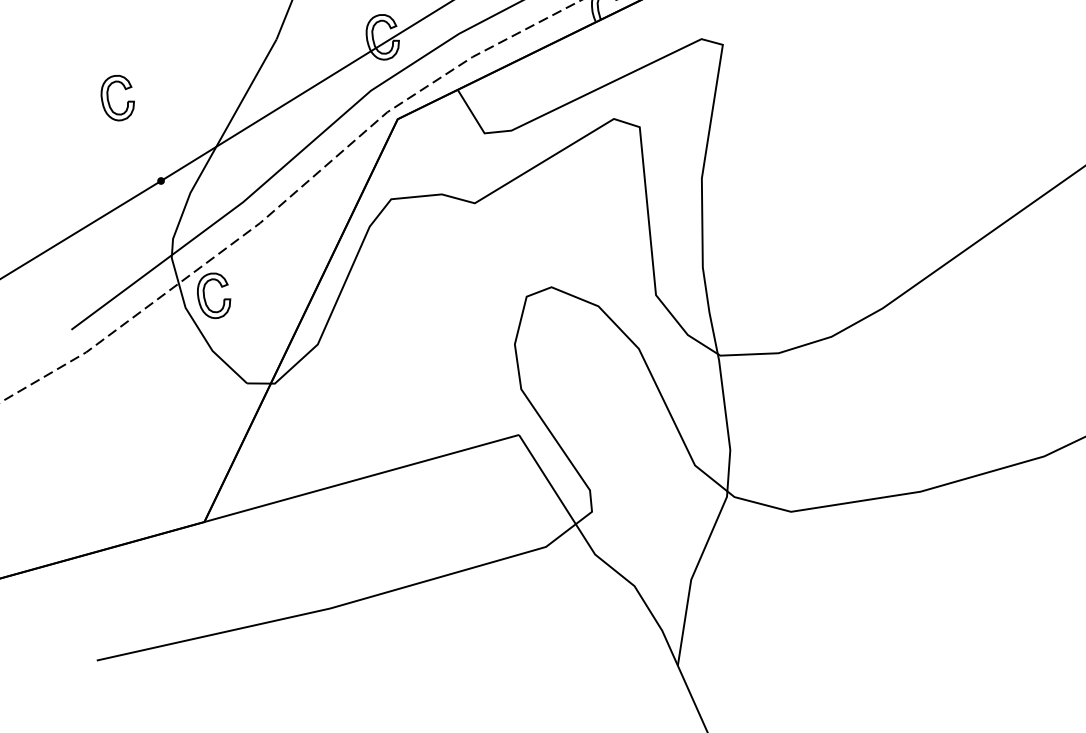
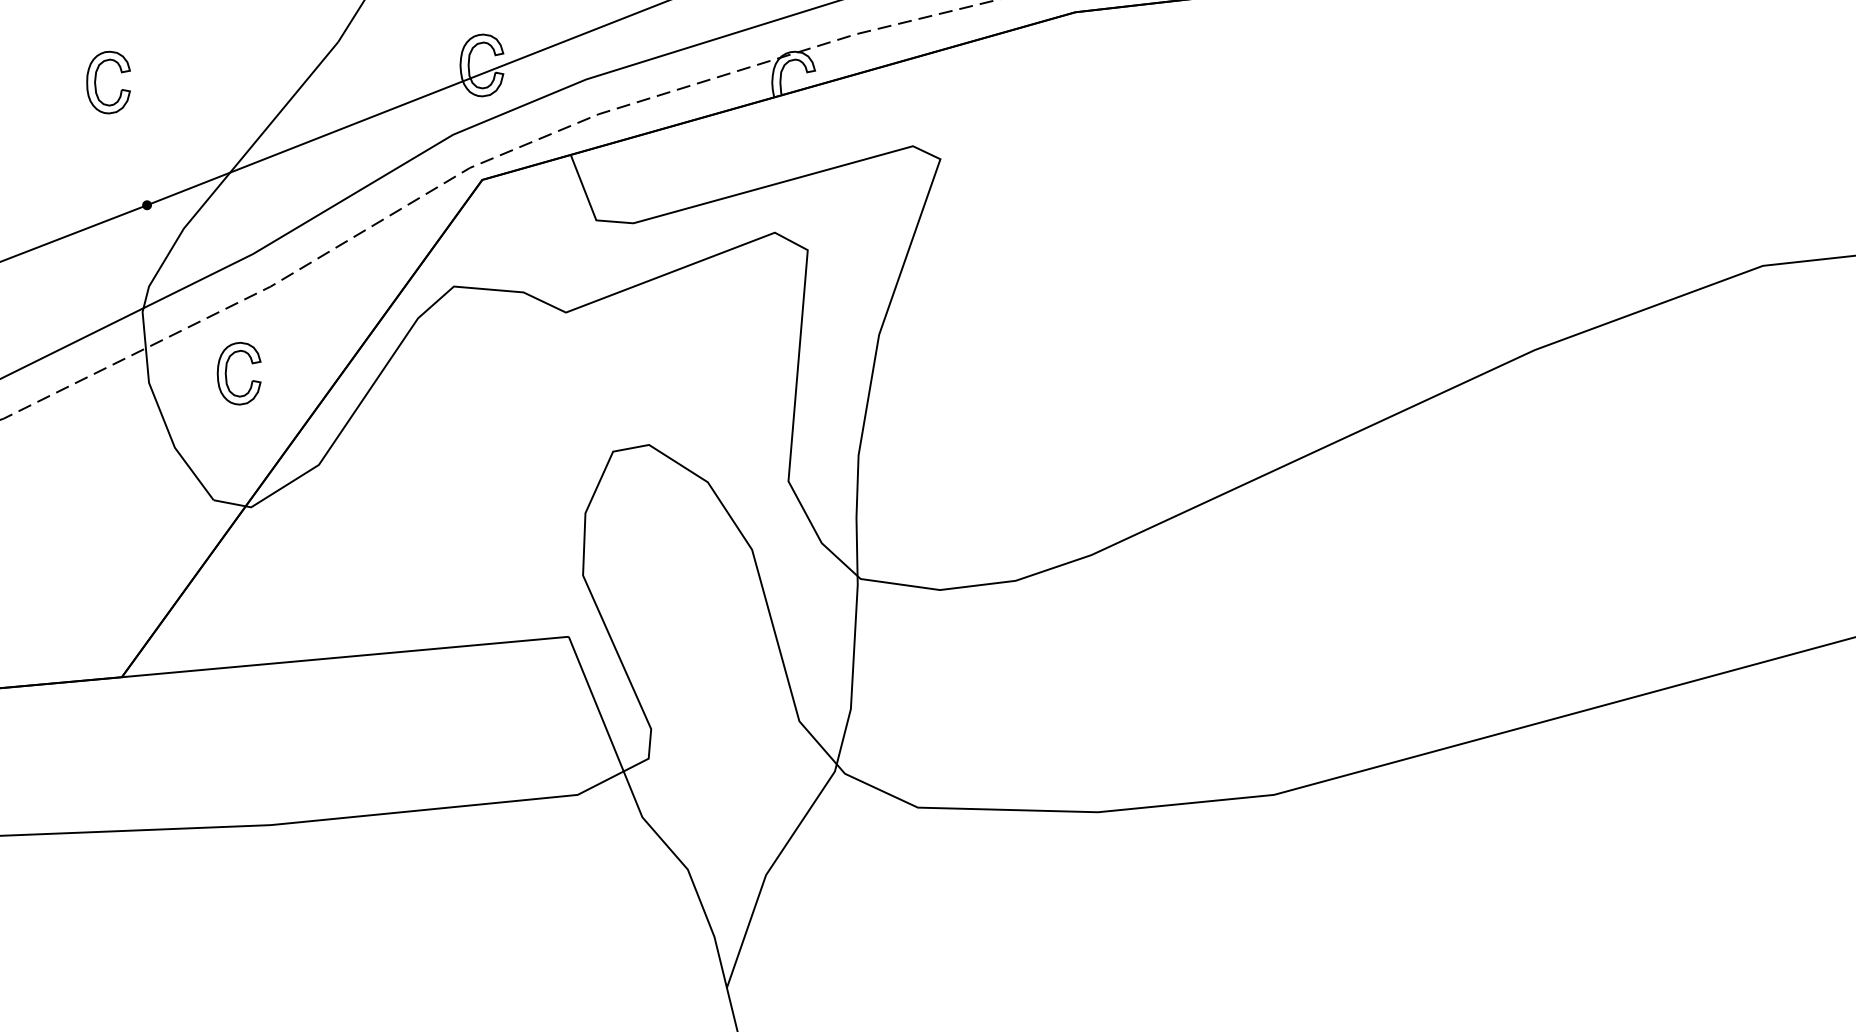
part: (204, 297) -> (226, 373), moved

